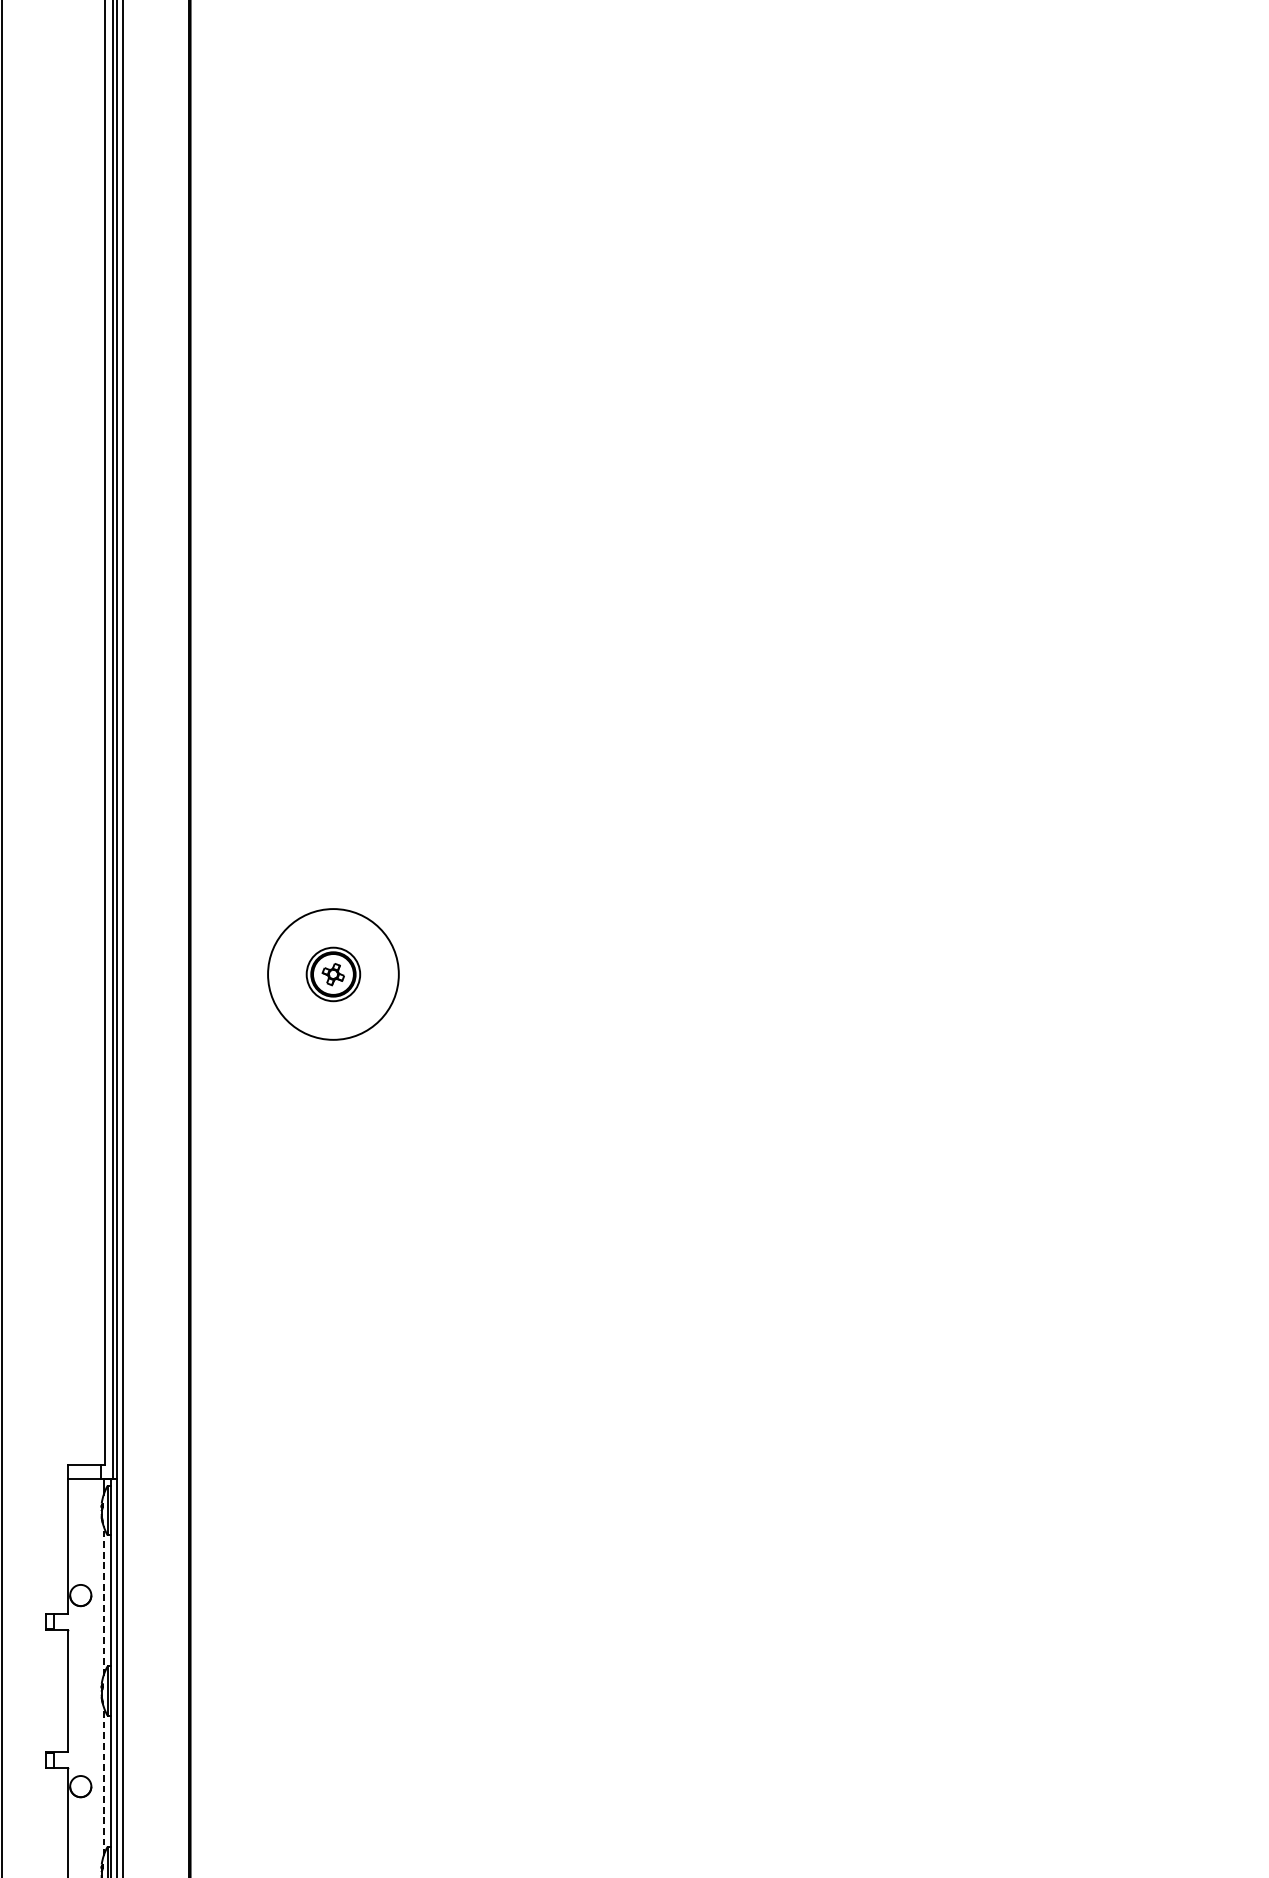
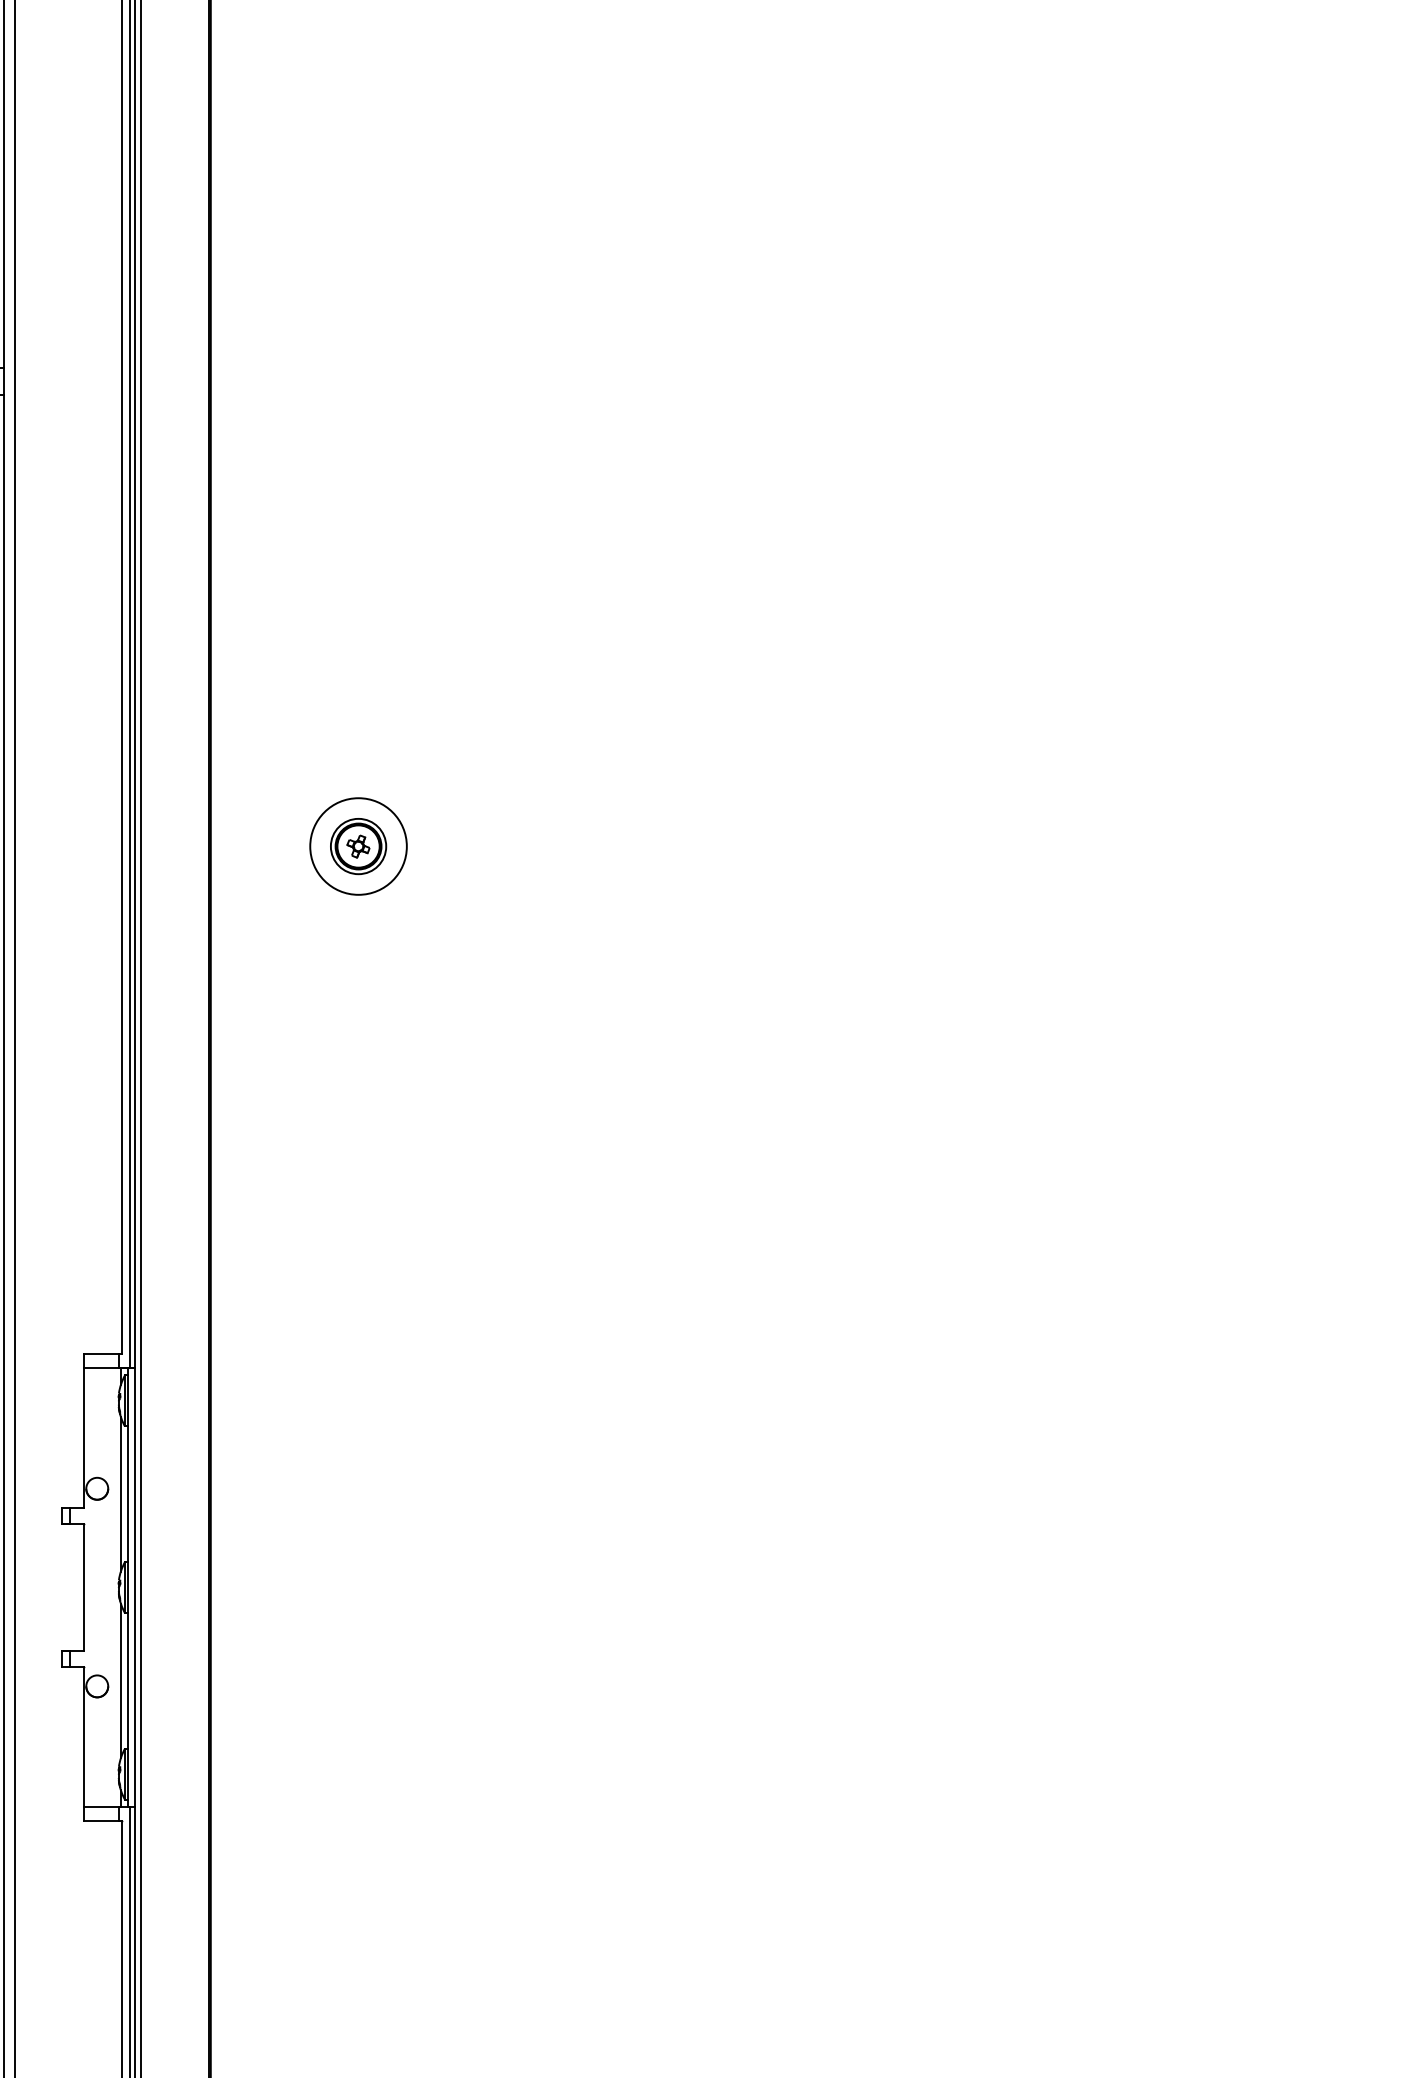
circle: (333, 974) -> (358, 846), size x0.71
line: (103, 1600) -> (120, 1493), dashed -> solid
line: (103, 1780) -> (120, 1680), dashed -> solid

